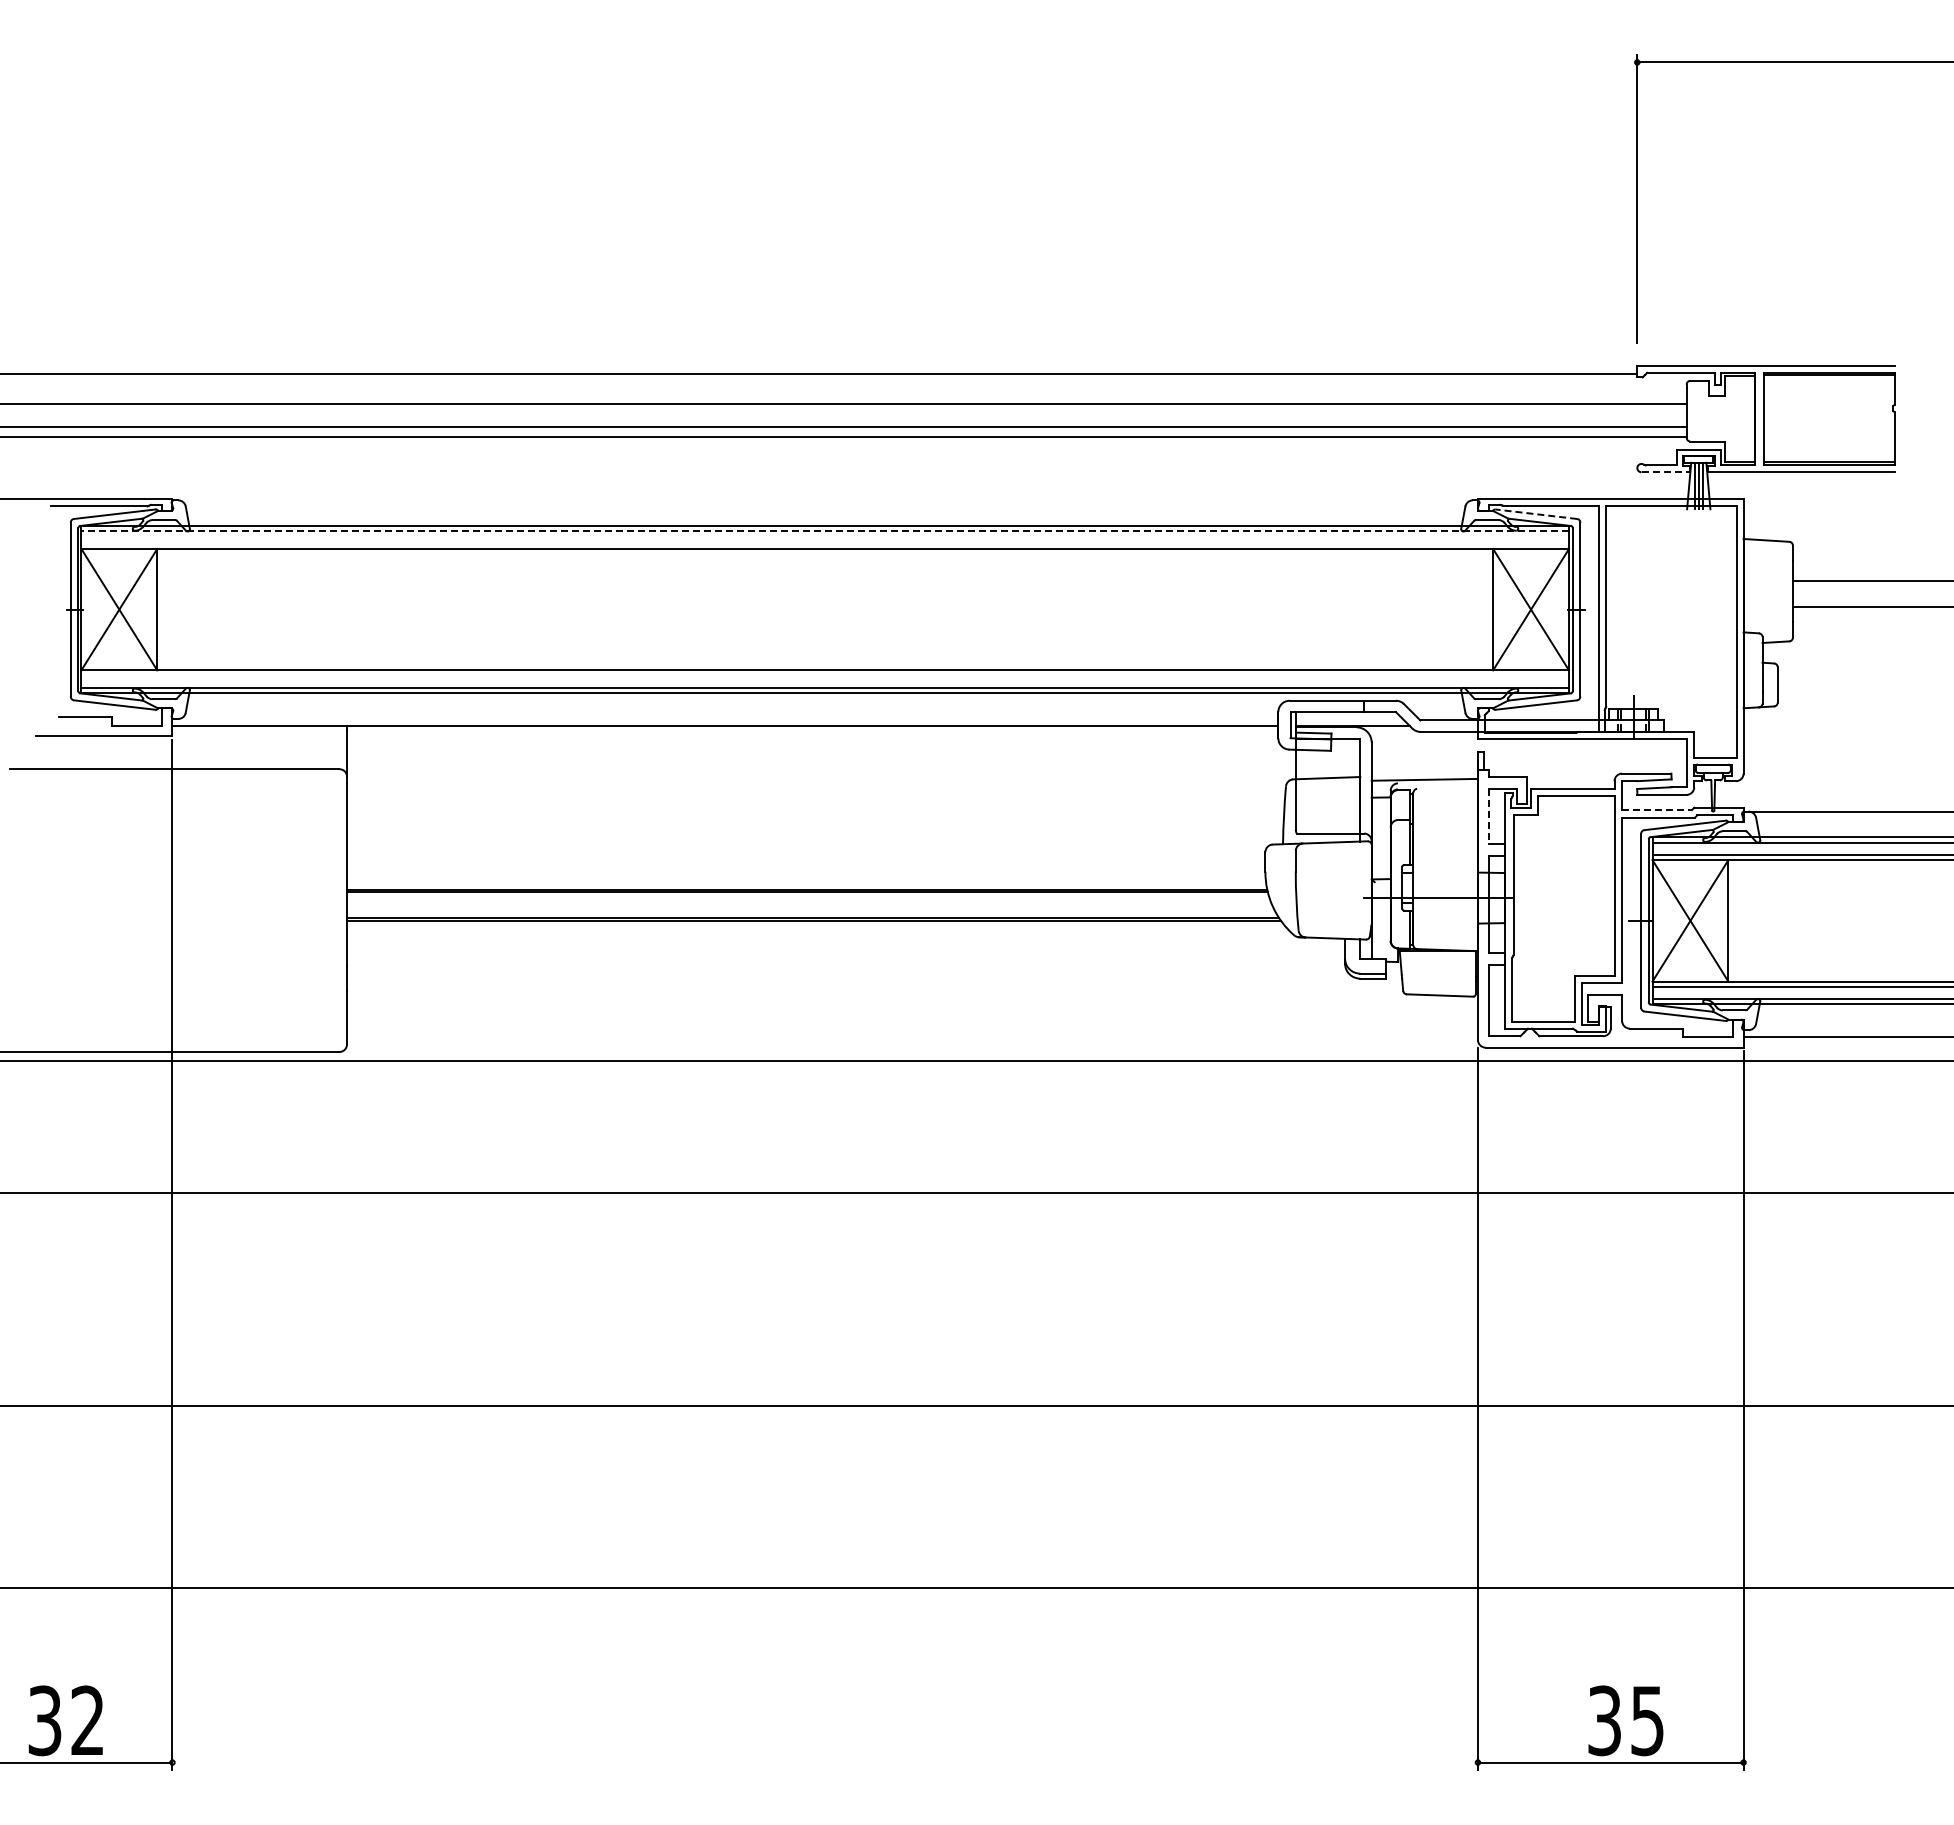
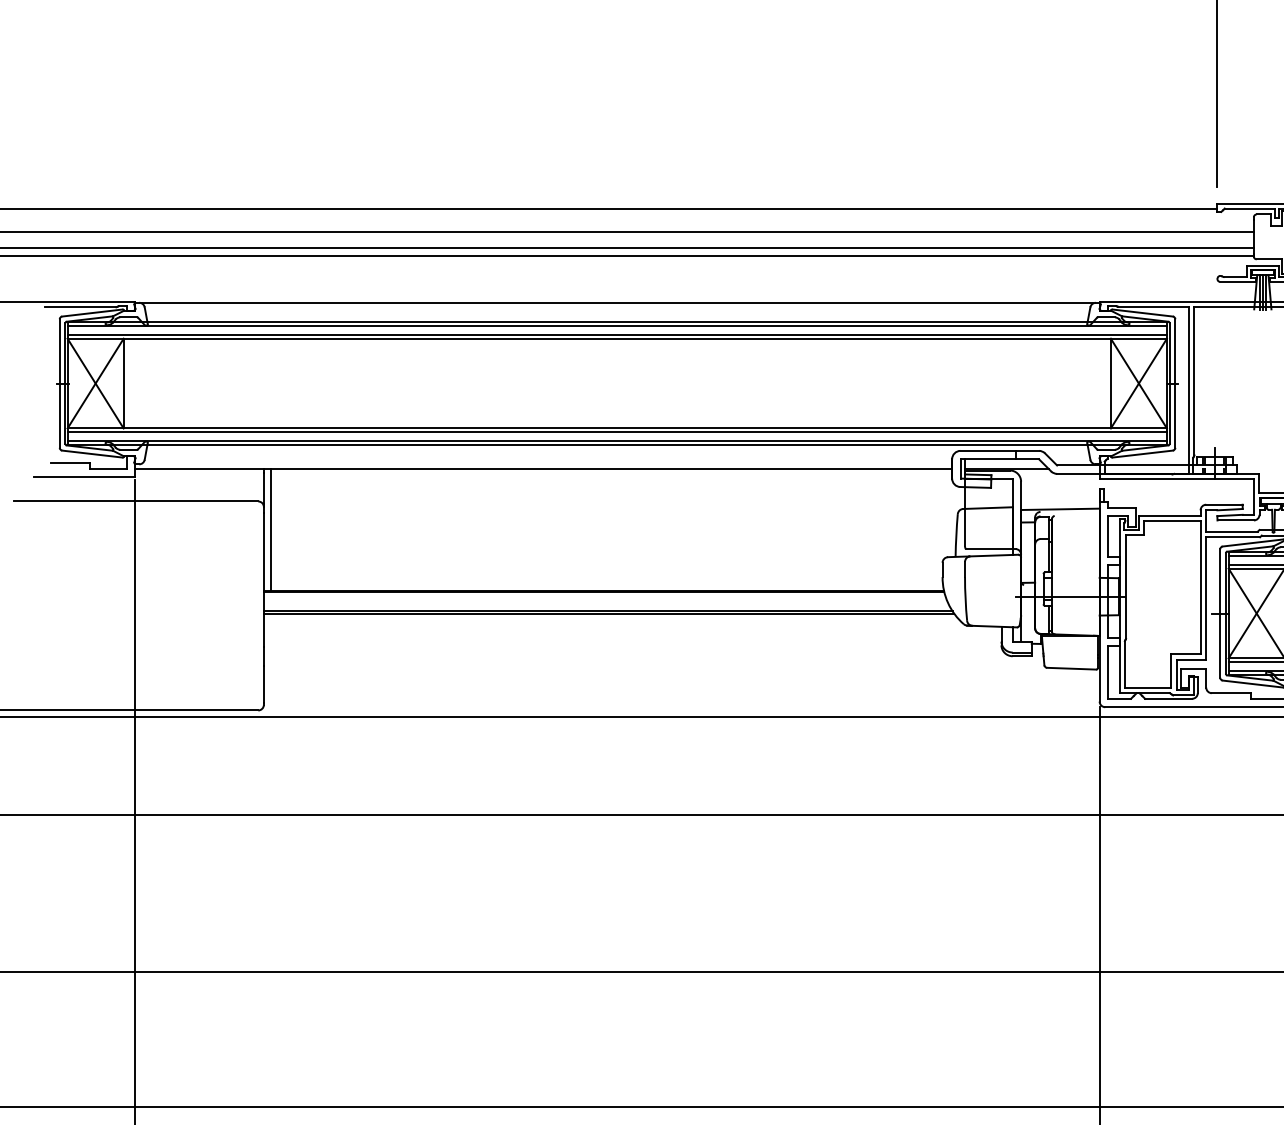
line: (1666, 472) -> (1238, 282), dashed -> solid
line: (825, 501) -> (617, 303), added
line: (1535, 514) -> (1142, 313), dashed -> solid
line: (825, 531) -> (617, 325), dashed -> solid
line: (825, 543) -> (617, 334), added
line: (825, 675) -> (617, 432), added
line: (356, 807) -> (270, 529), added
line: (1657, 810) -> (1232, 531), dashed -> solid
line: (1489, 816) -> (1108, 536), dashed -> solid

